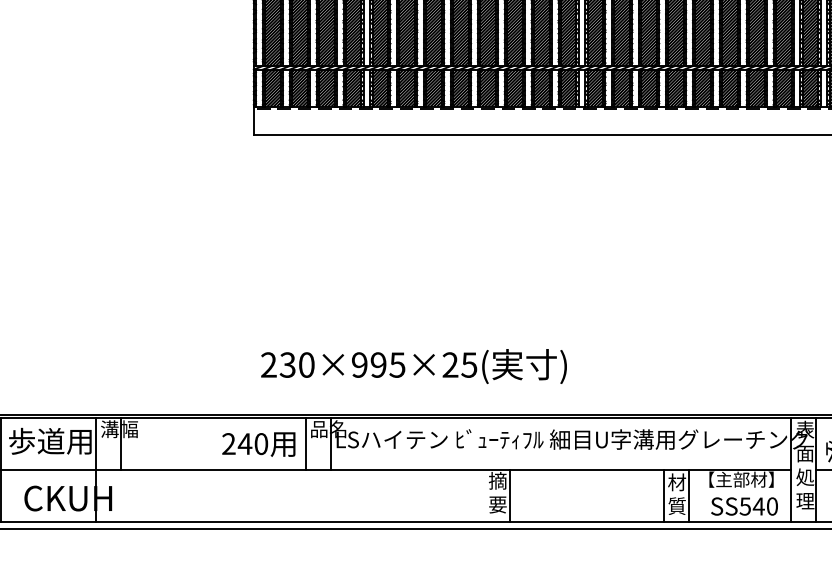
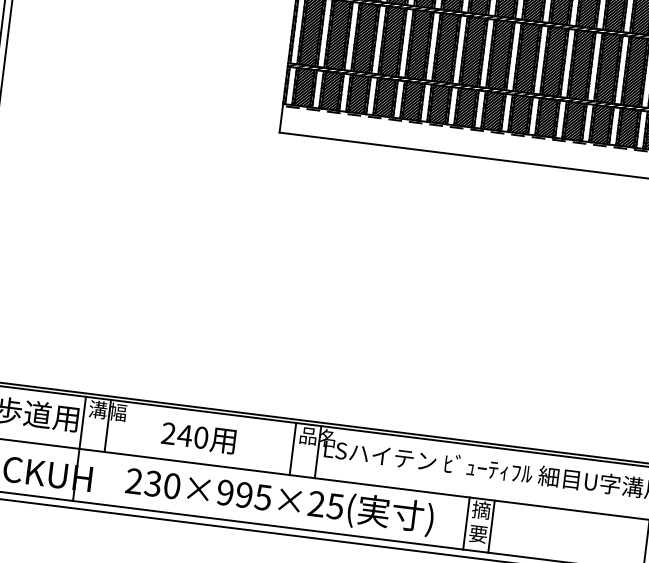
text: (413, 366) -> (279, 500), moved
text: (258, 444) -> (198, 437), moved
line: (484, 495) -> (466, 523), added

